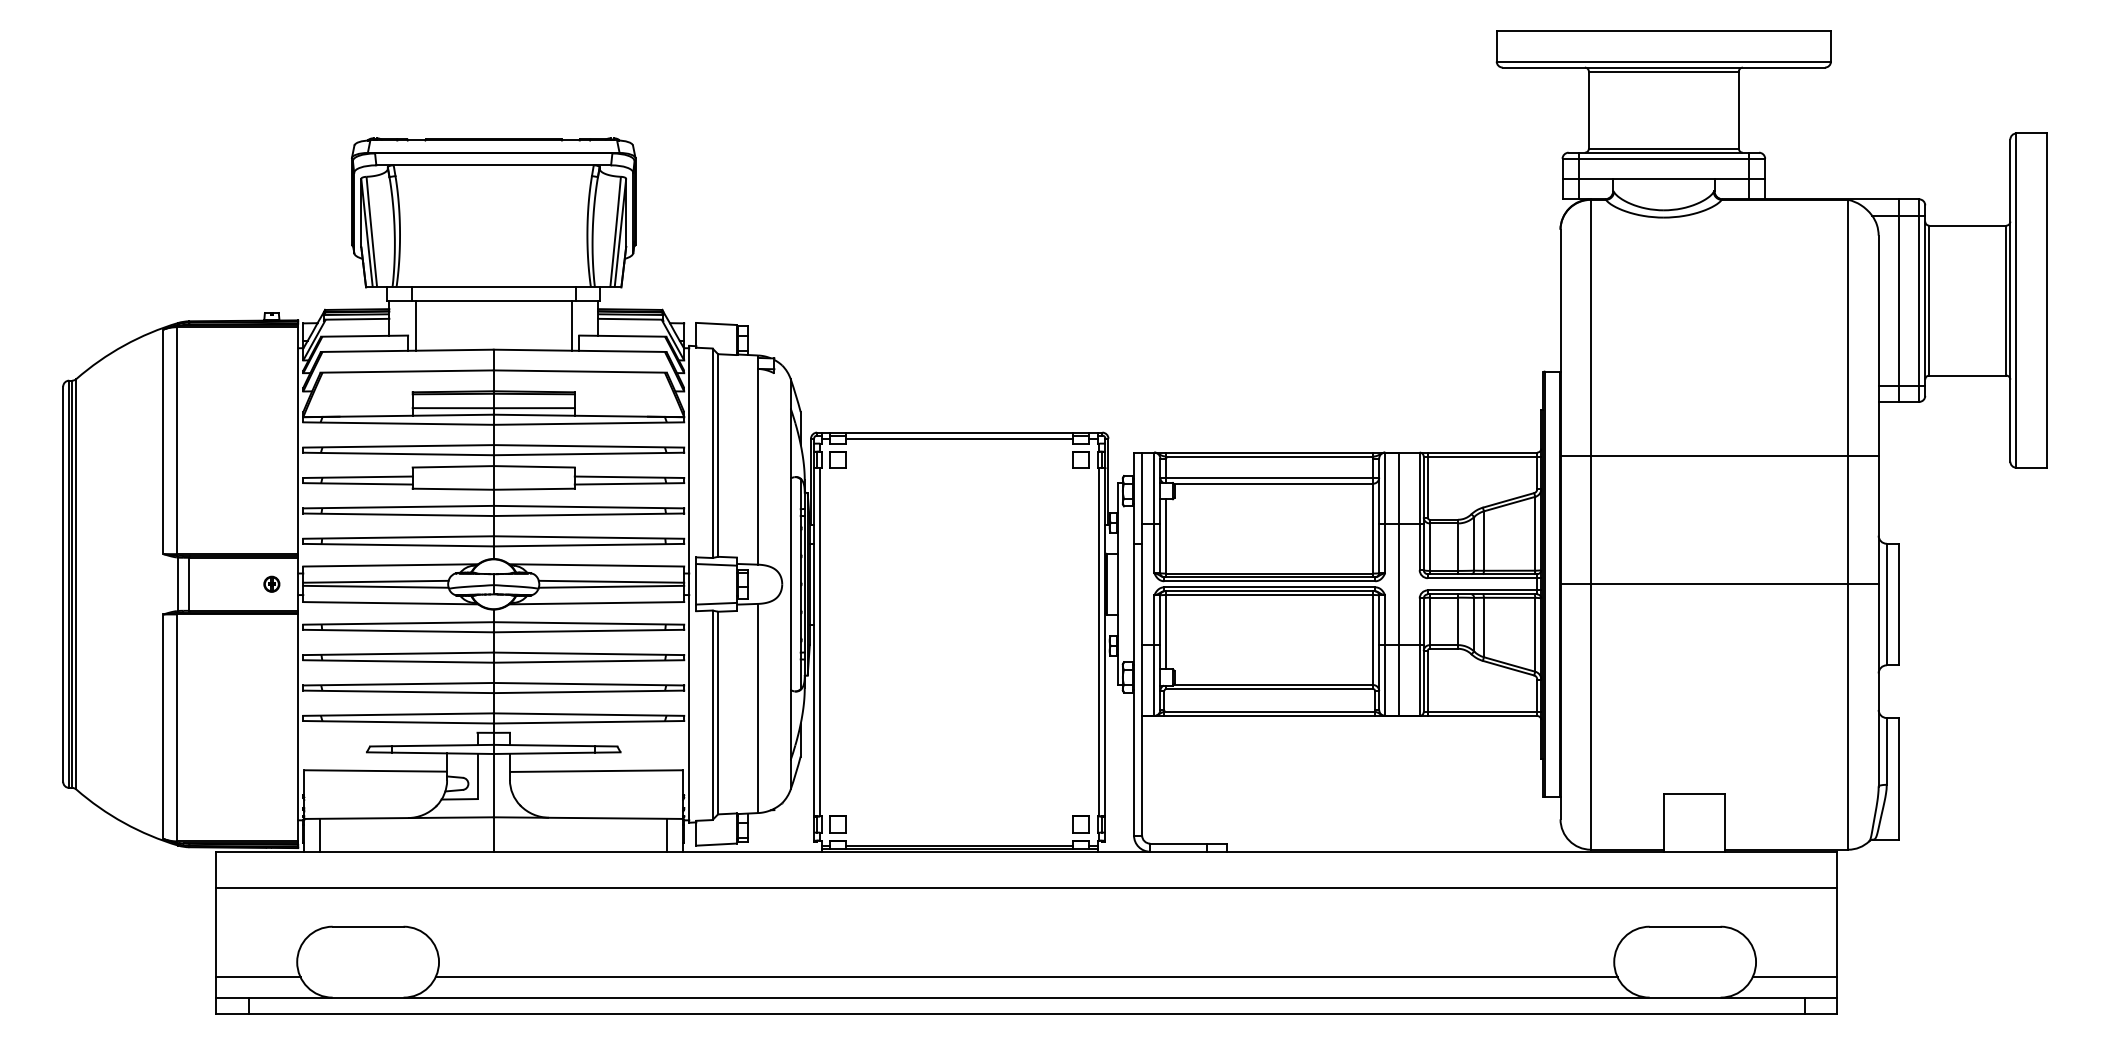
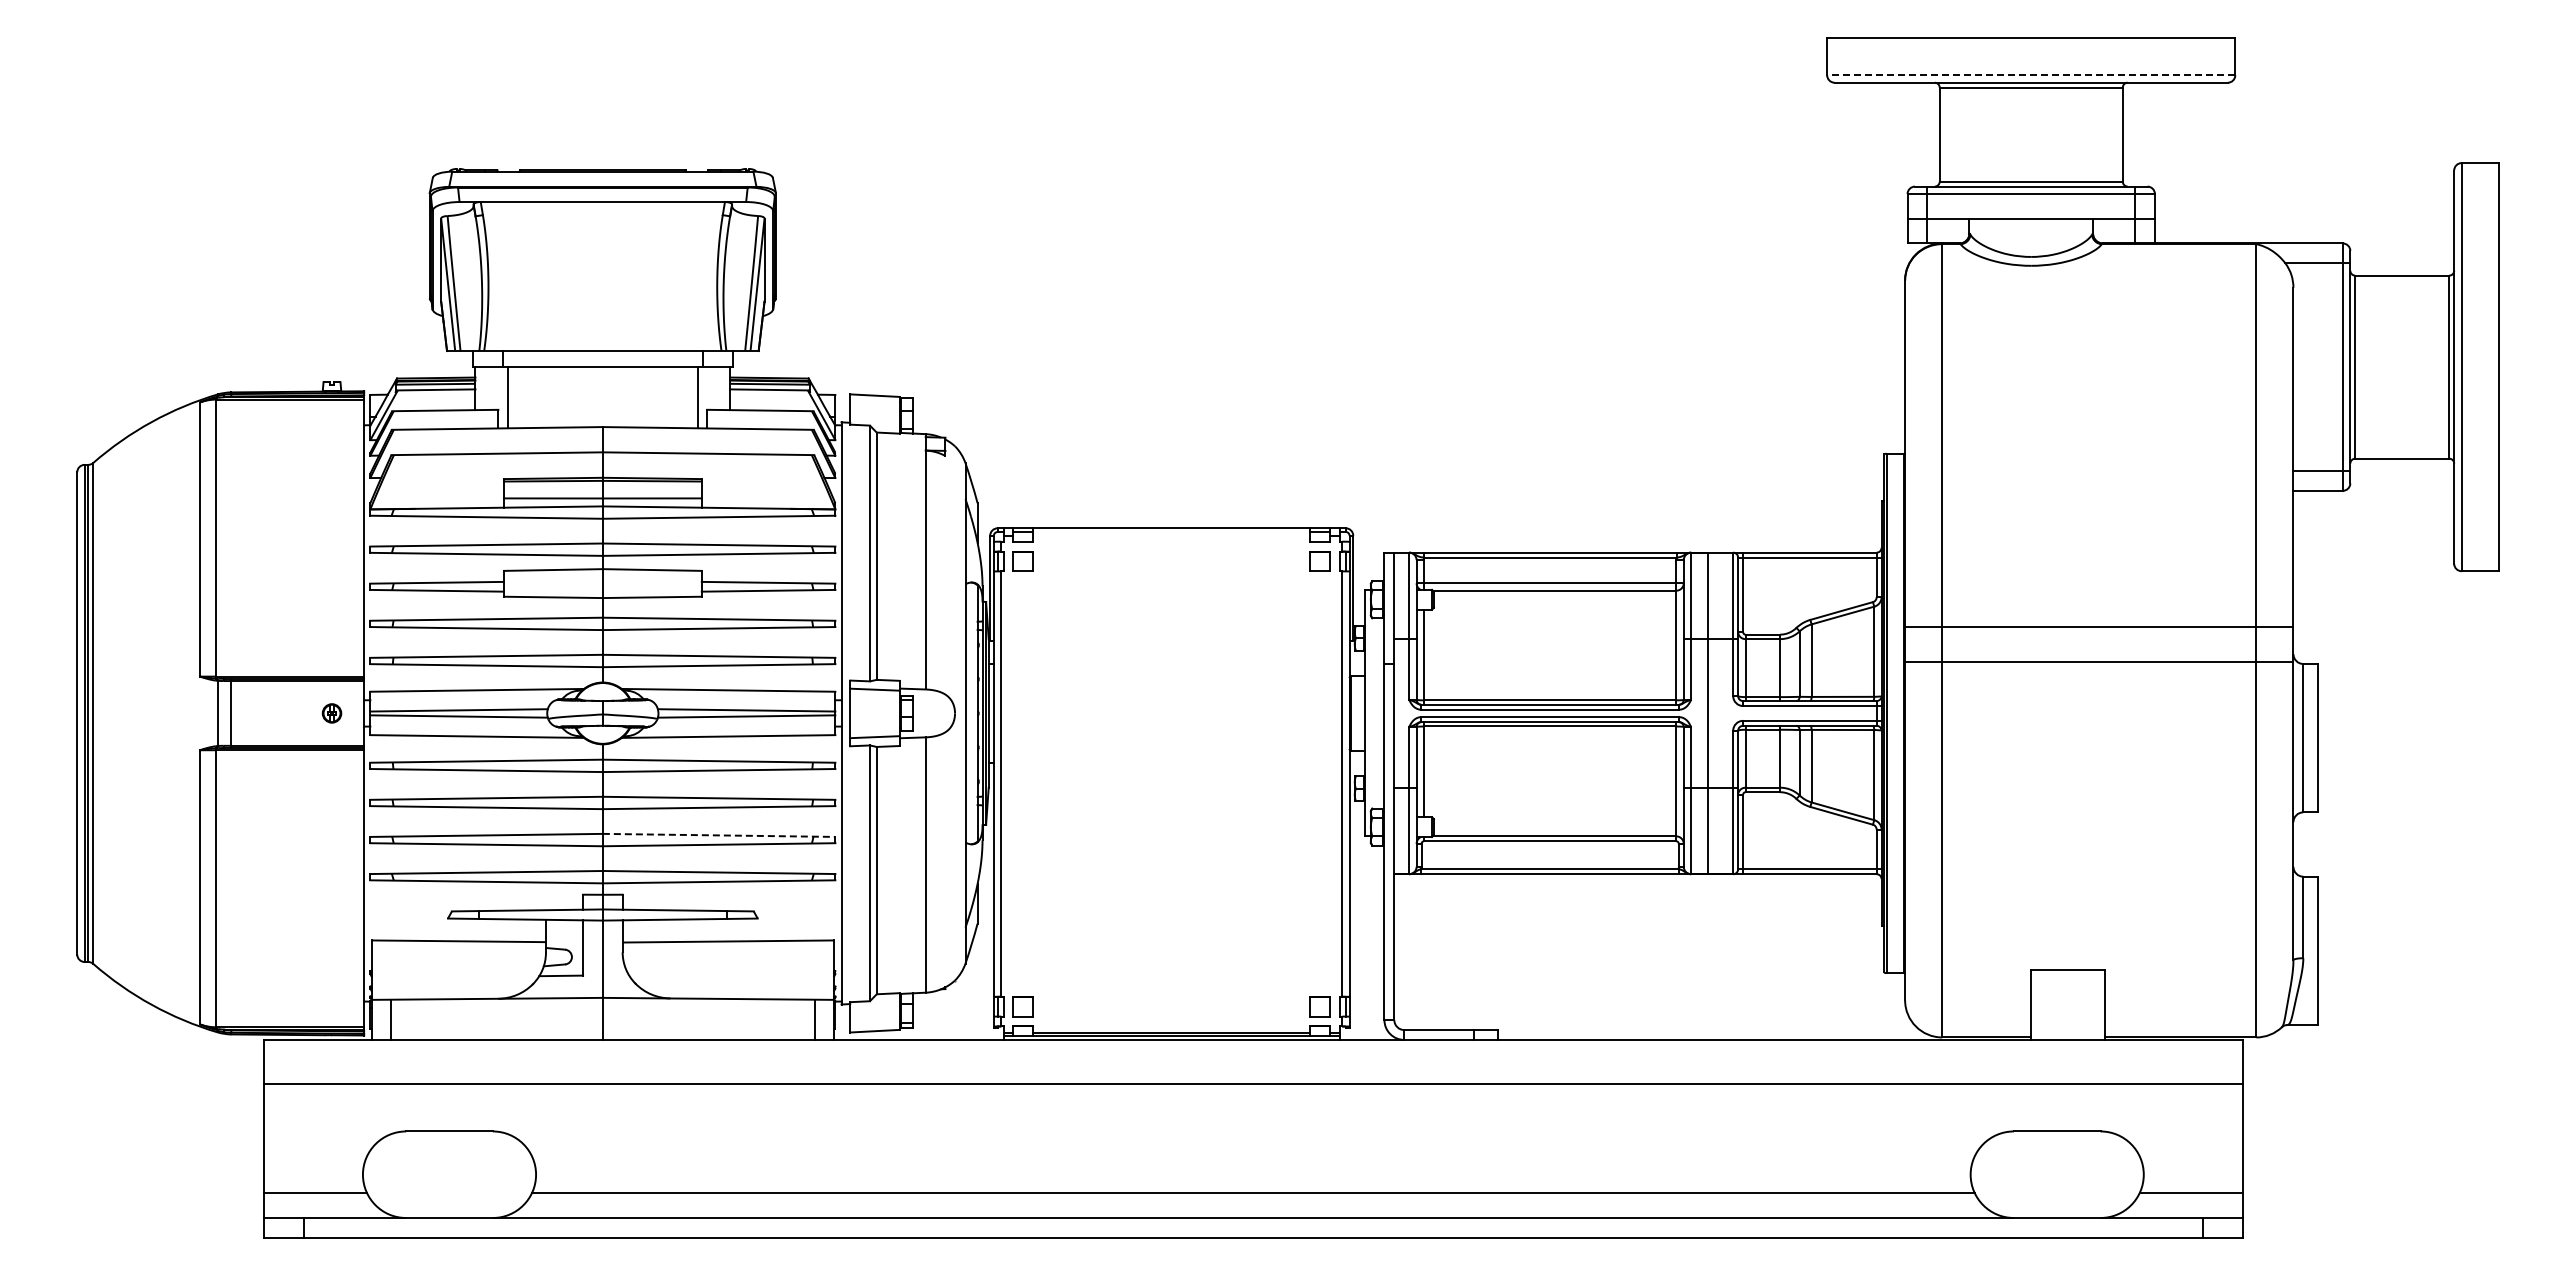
line: (1663, 61) -> (2030, 75), solid -> dashed
line: (1899, 300) -> (2318, 366), removed
line: (959, 438) -> (1171, 535), removed
line: (1719, 455) -> (2099, 626), moved
line: (1719, 584) -> (2099, 662), moved
line: (589, 684) -> (719, 835), solid -> dashed

